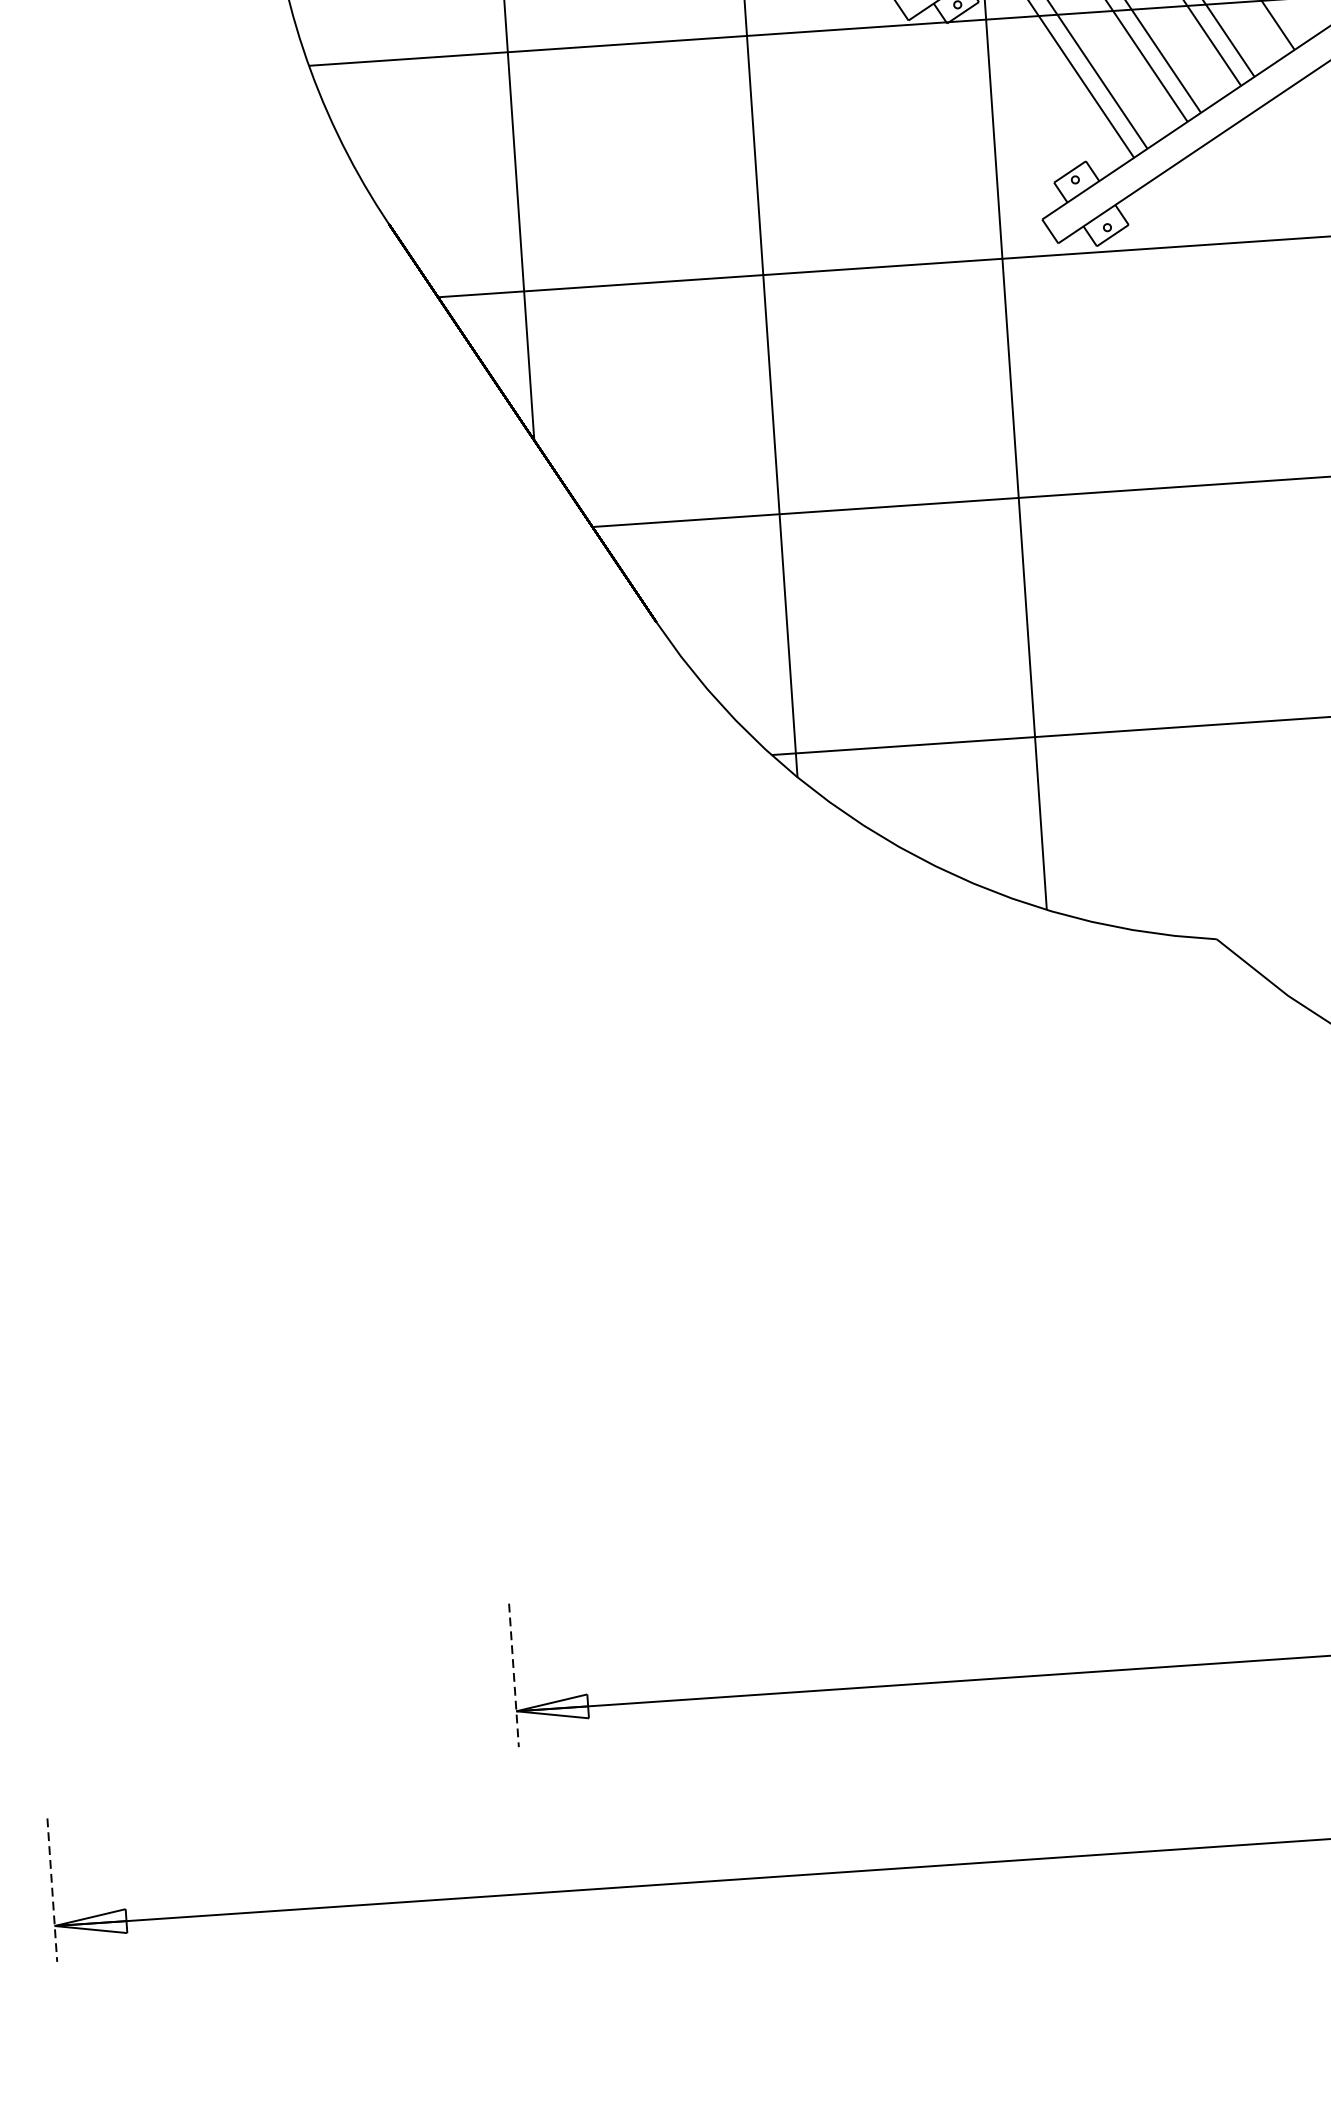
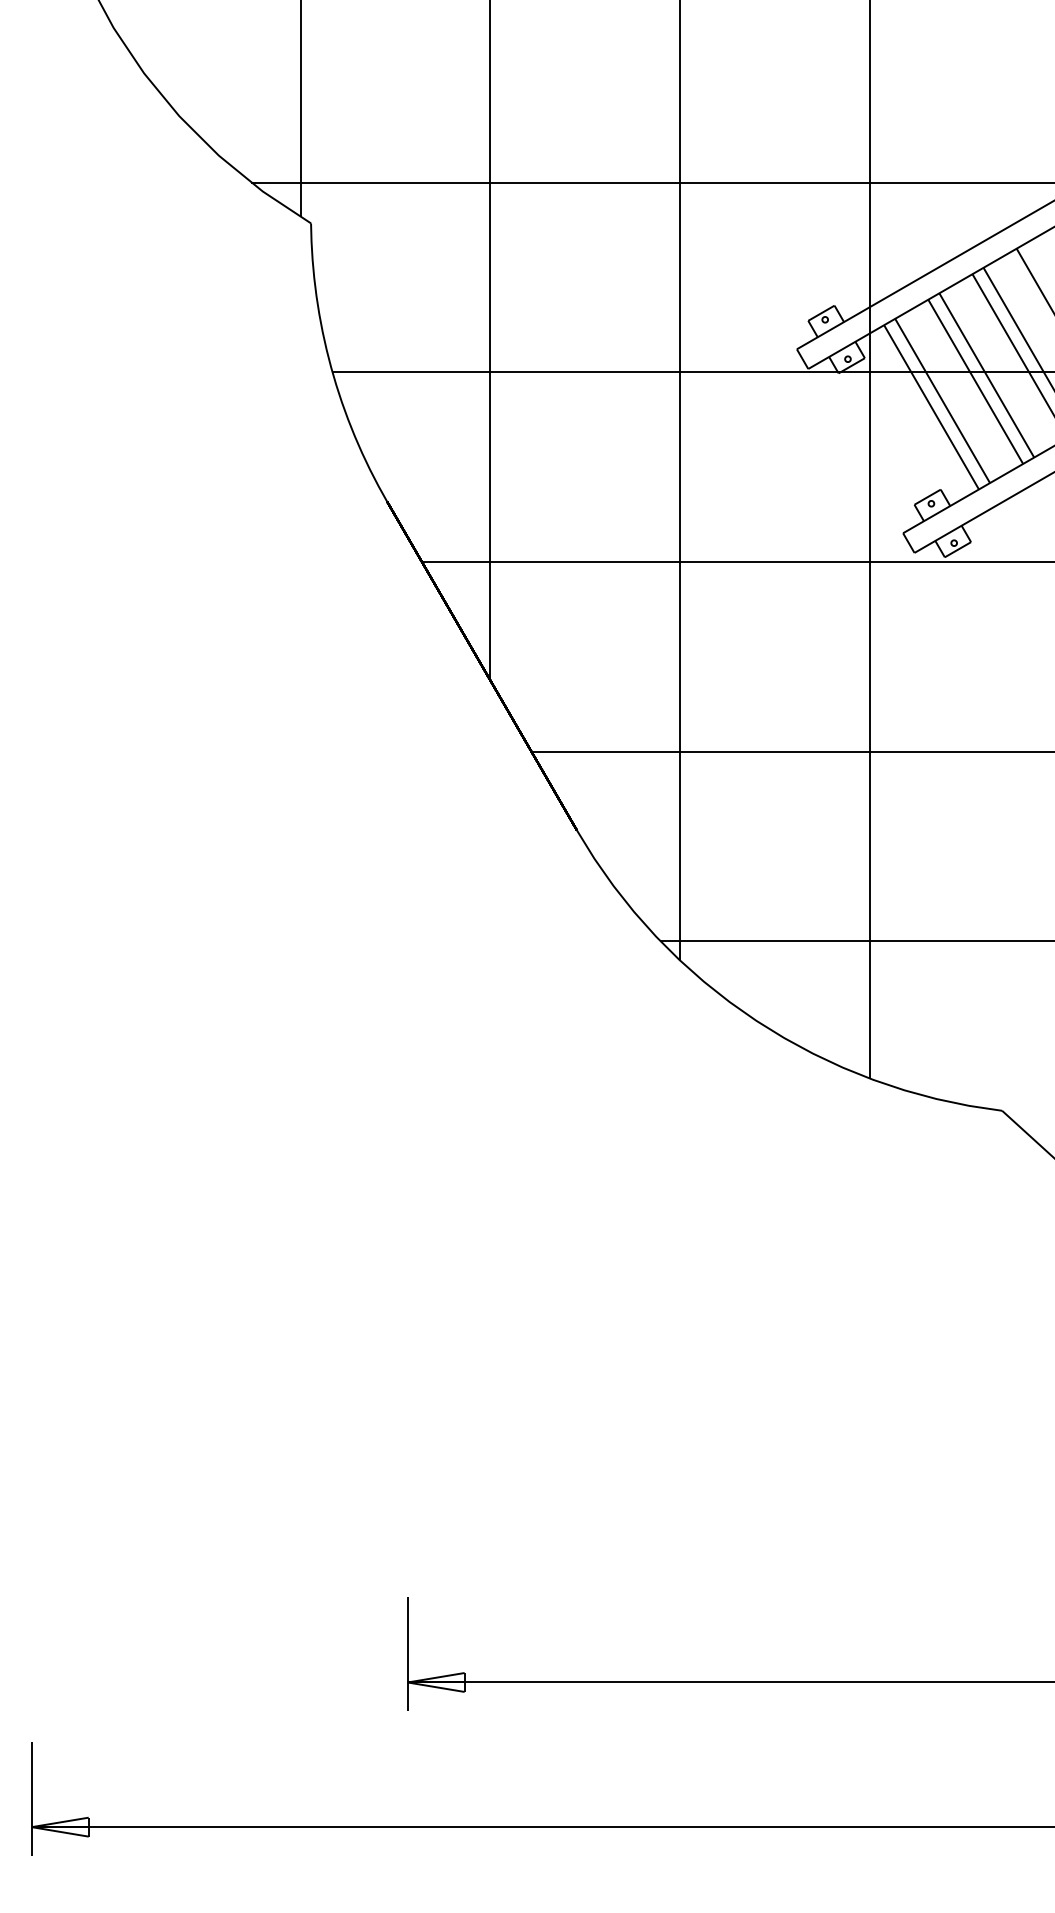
line: (513, 1676) -> (407, 1654), dashed -> solid
line: (51, 1889) -> (31, 1798), dashed -> solid

